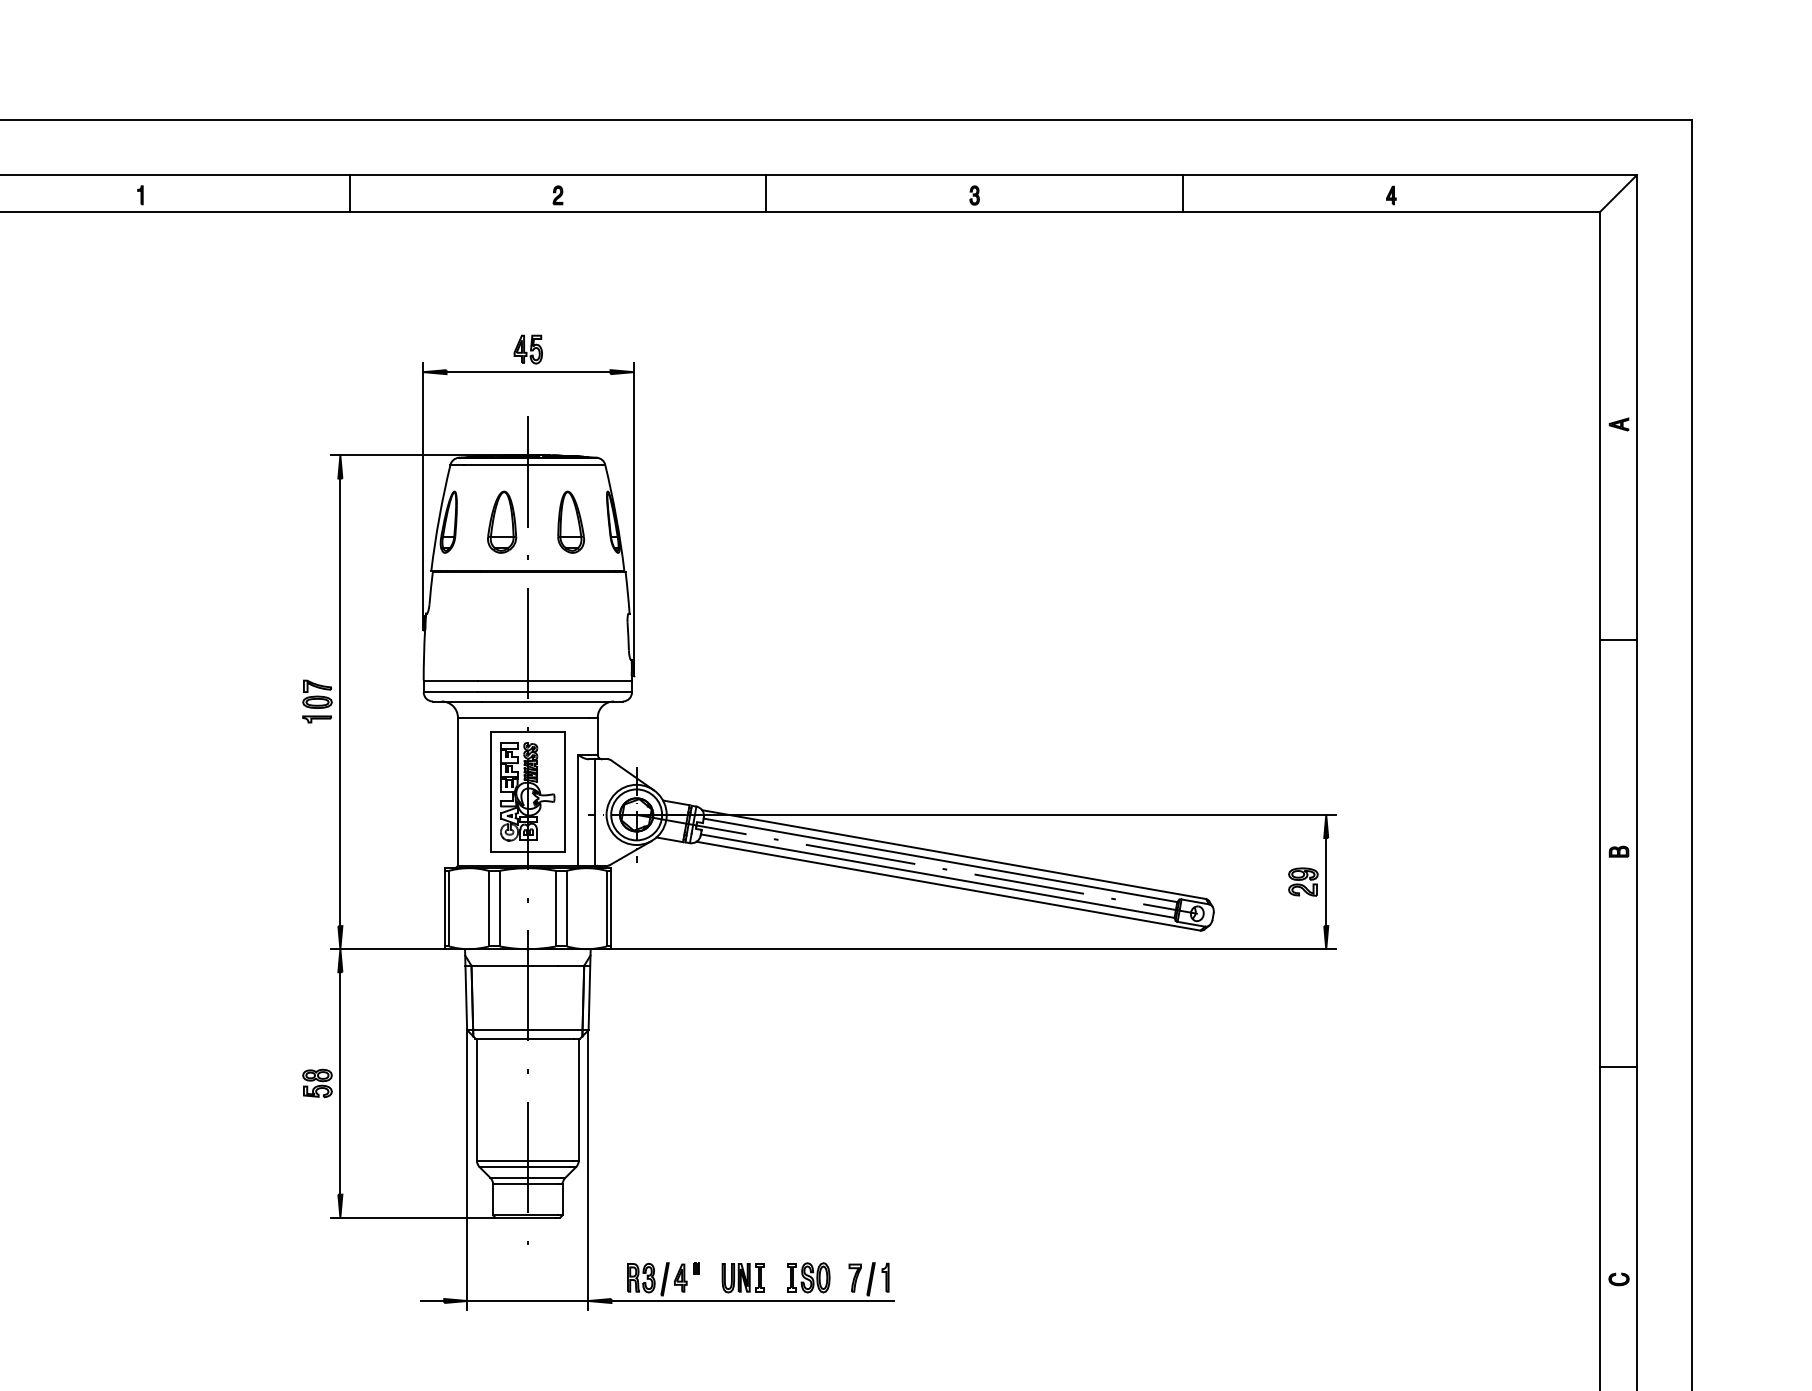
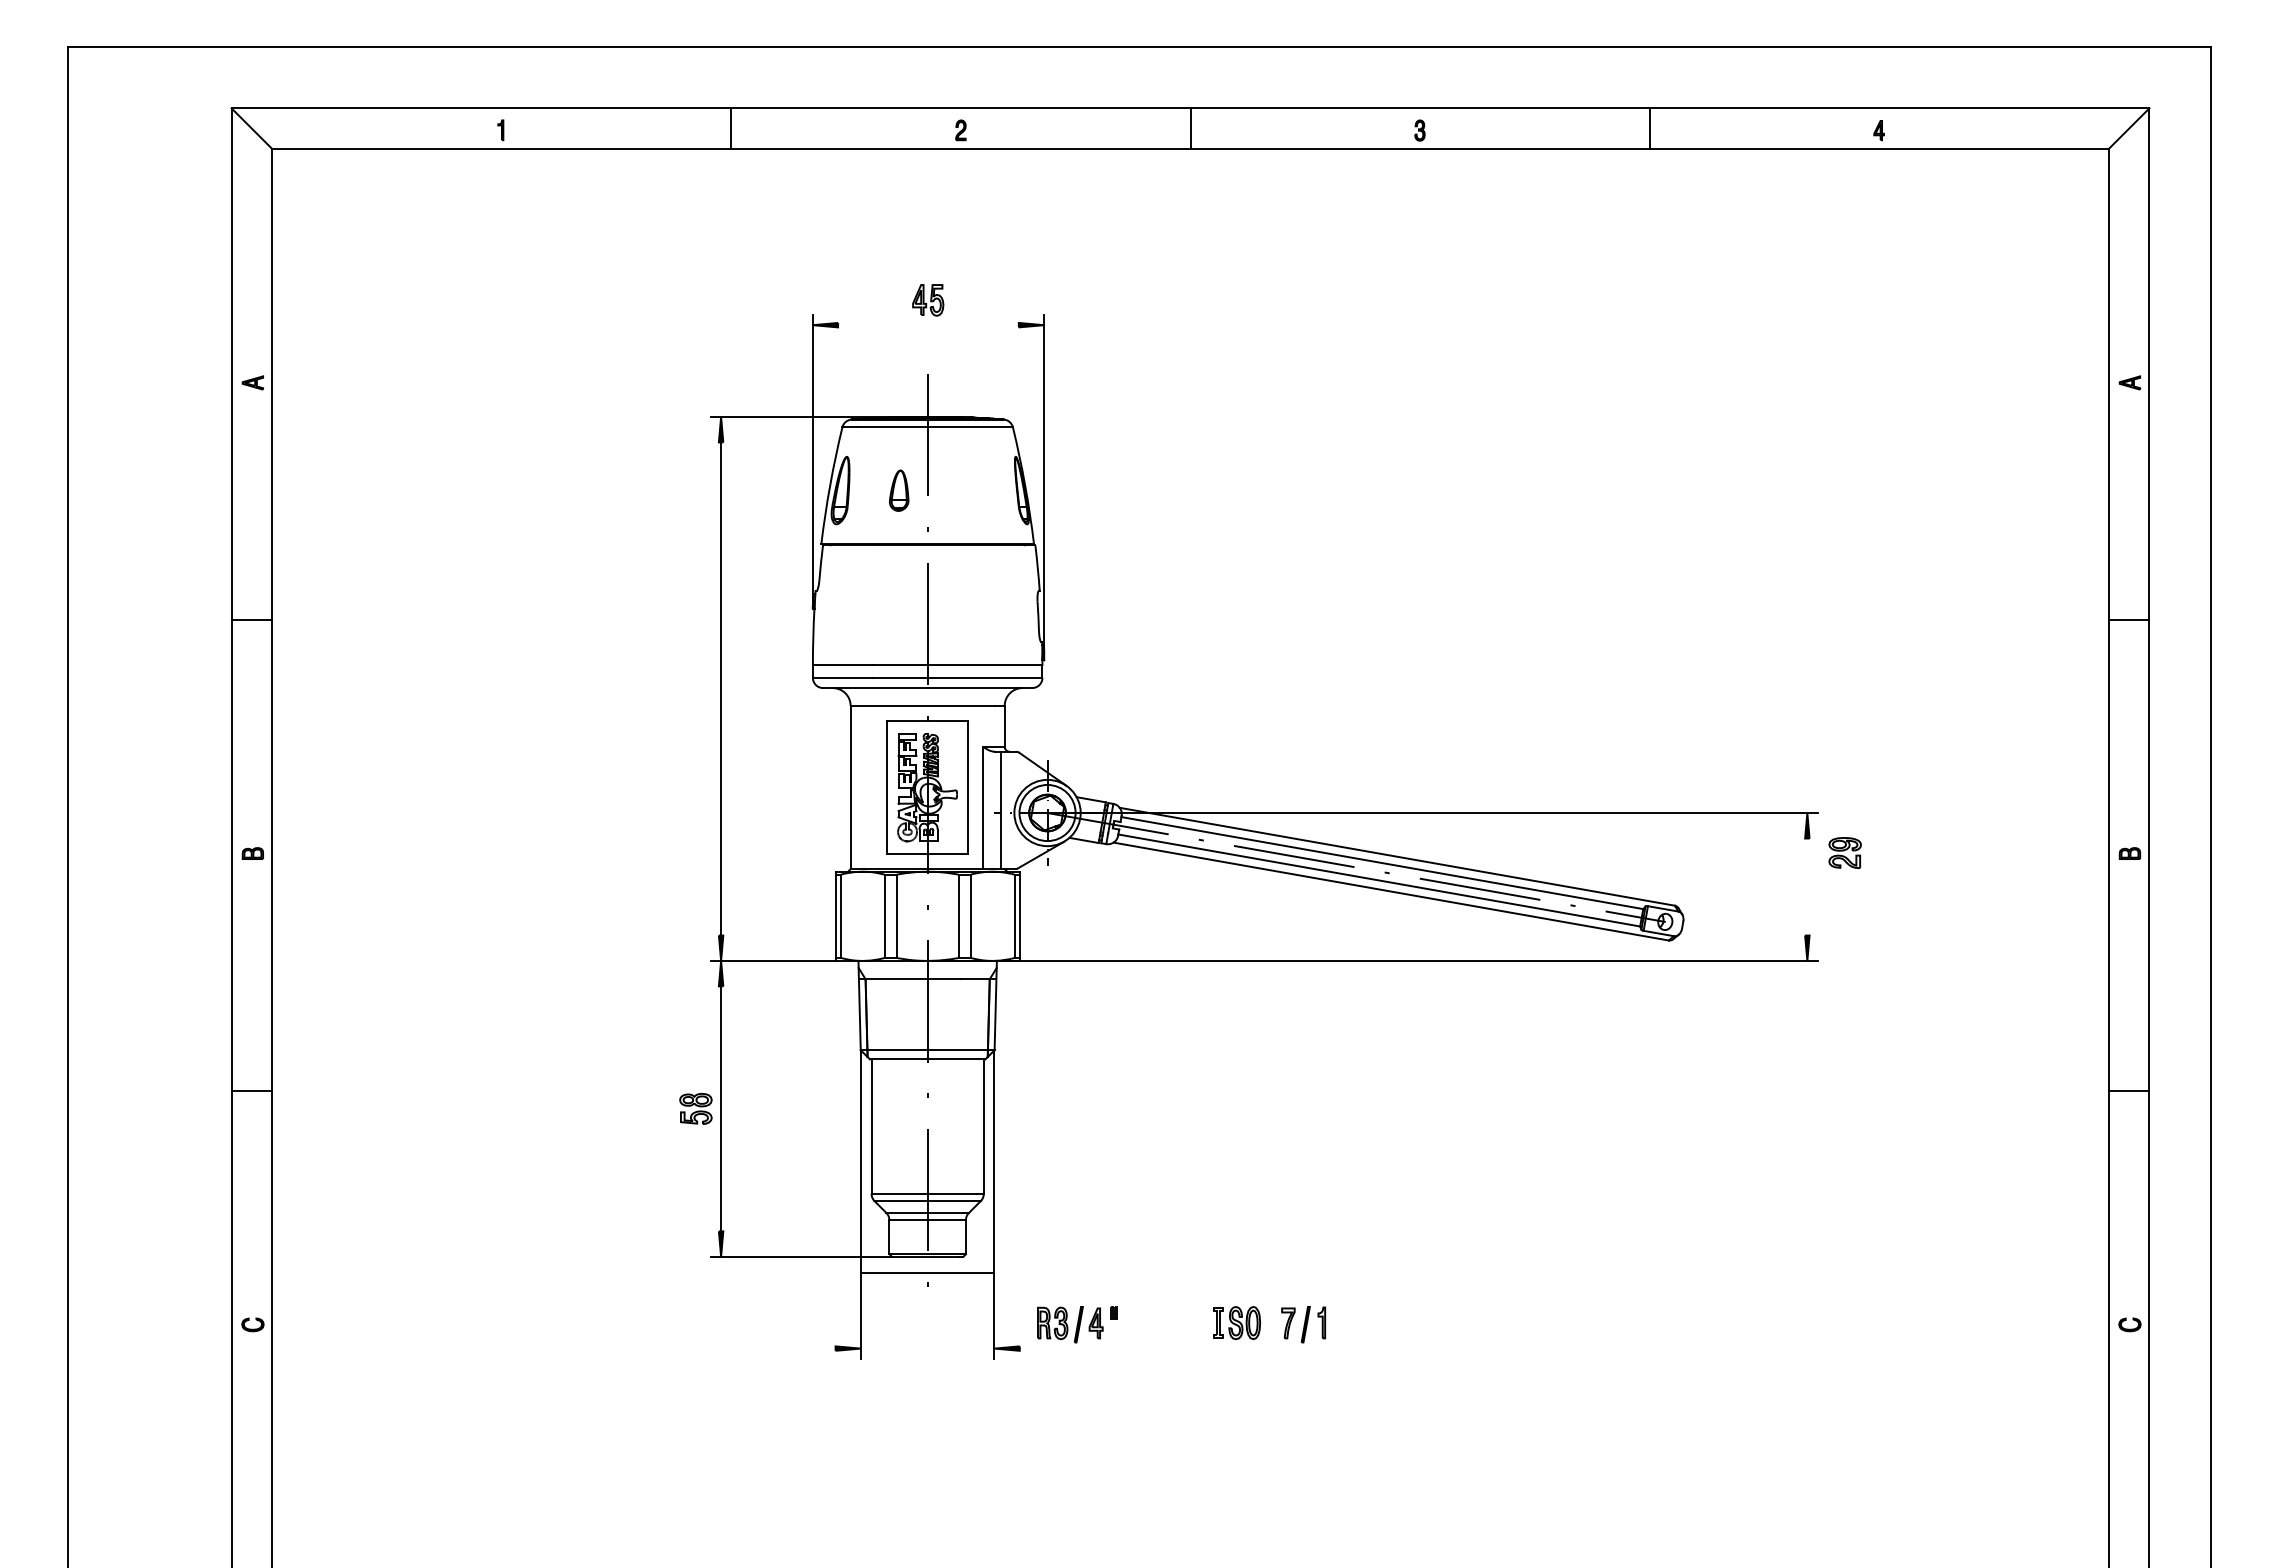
line: (528, 372) -> (928, 325), removed
part: (501, 522) -> (898, 490), size x0.6
part: (571, 522) -> (975, 490), removed
part: (317, 701) -> (695, 688), removed
line: (1326, 881) -> (1807, 886), removed
part: (1302, 882) -> (1844, 853), moved
part: (742, 1278) -> (1164, 1323), removed
line: (432, 1300) -> (822, 1348), removed
line: (527, 1300) -> (927, 1272), moved
line: (752, 1300) -> (1175, 1348), removed

